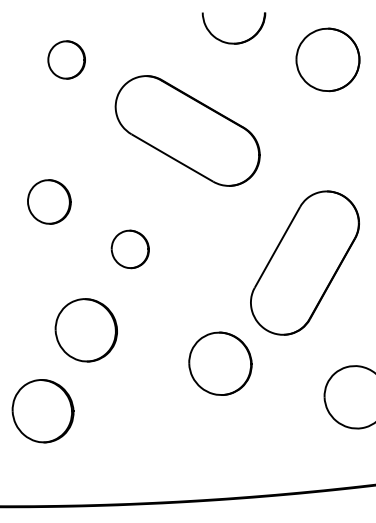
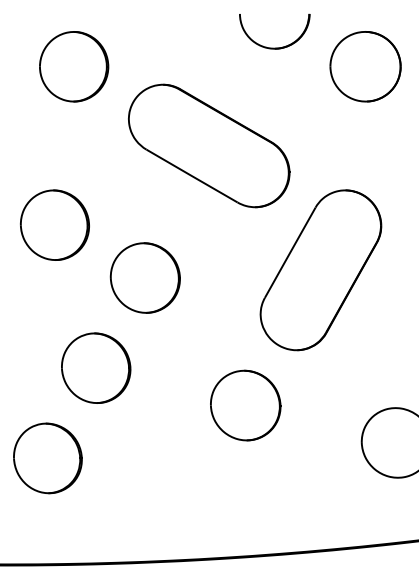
part: (233, 42) -> (274, 47), moved
part: (66, 59) -> (74, 66), size x1.67
part: (48, 201) -> (54, 224), size x1.43
part: (129, 248) -> (144, 277), size x1.67
part: (304, 263) -> (320, 270), moved

